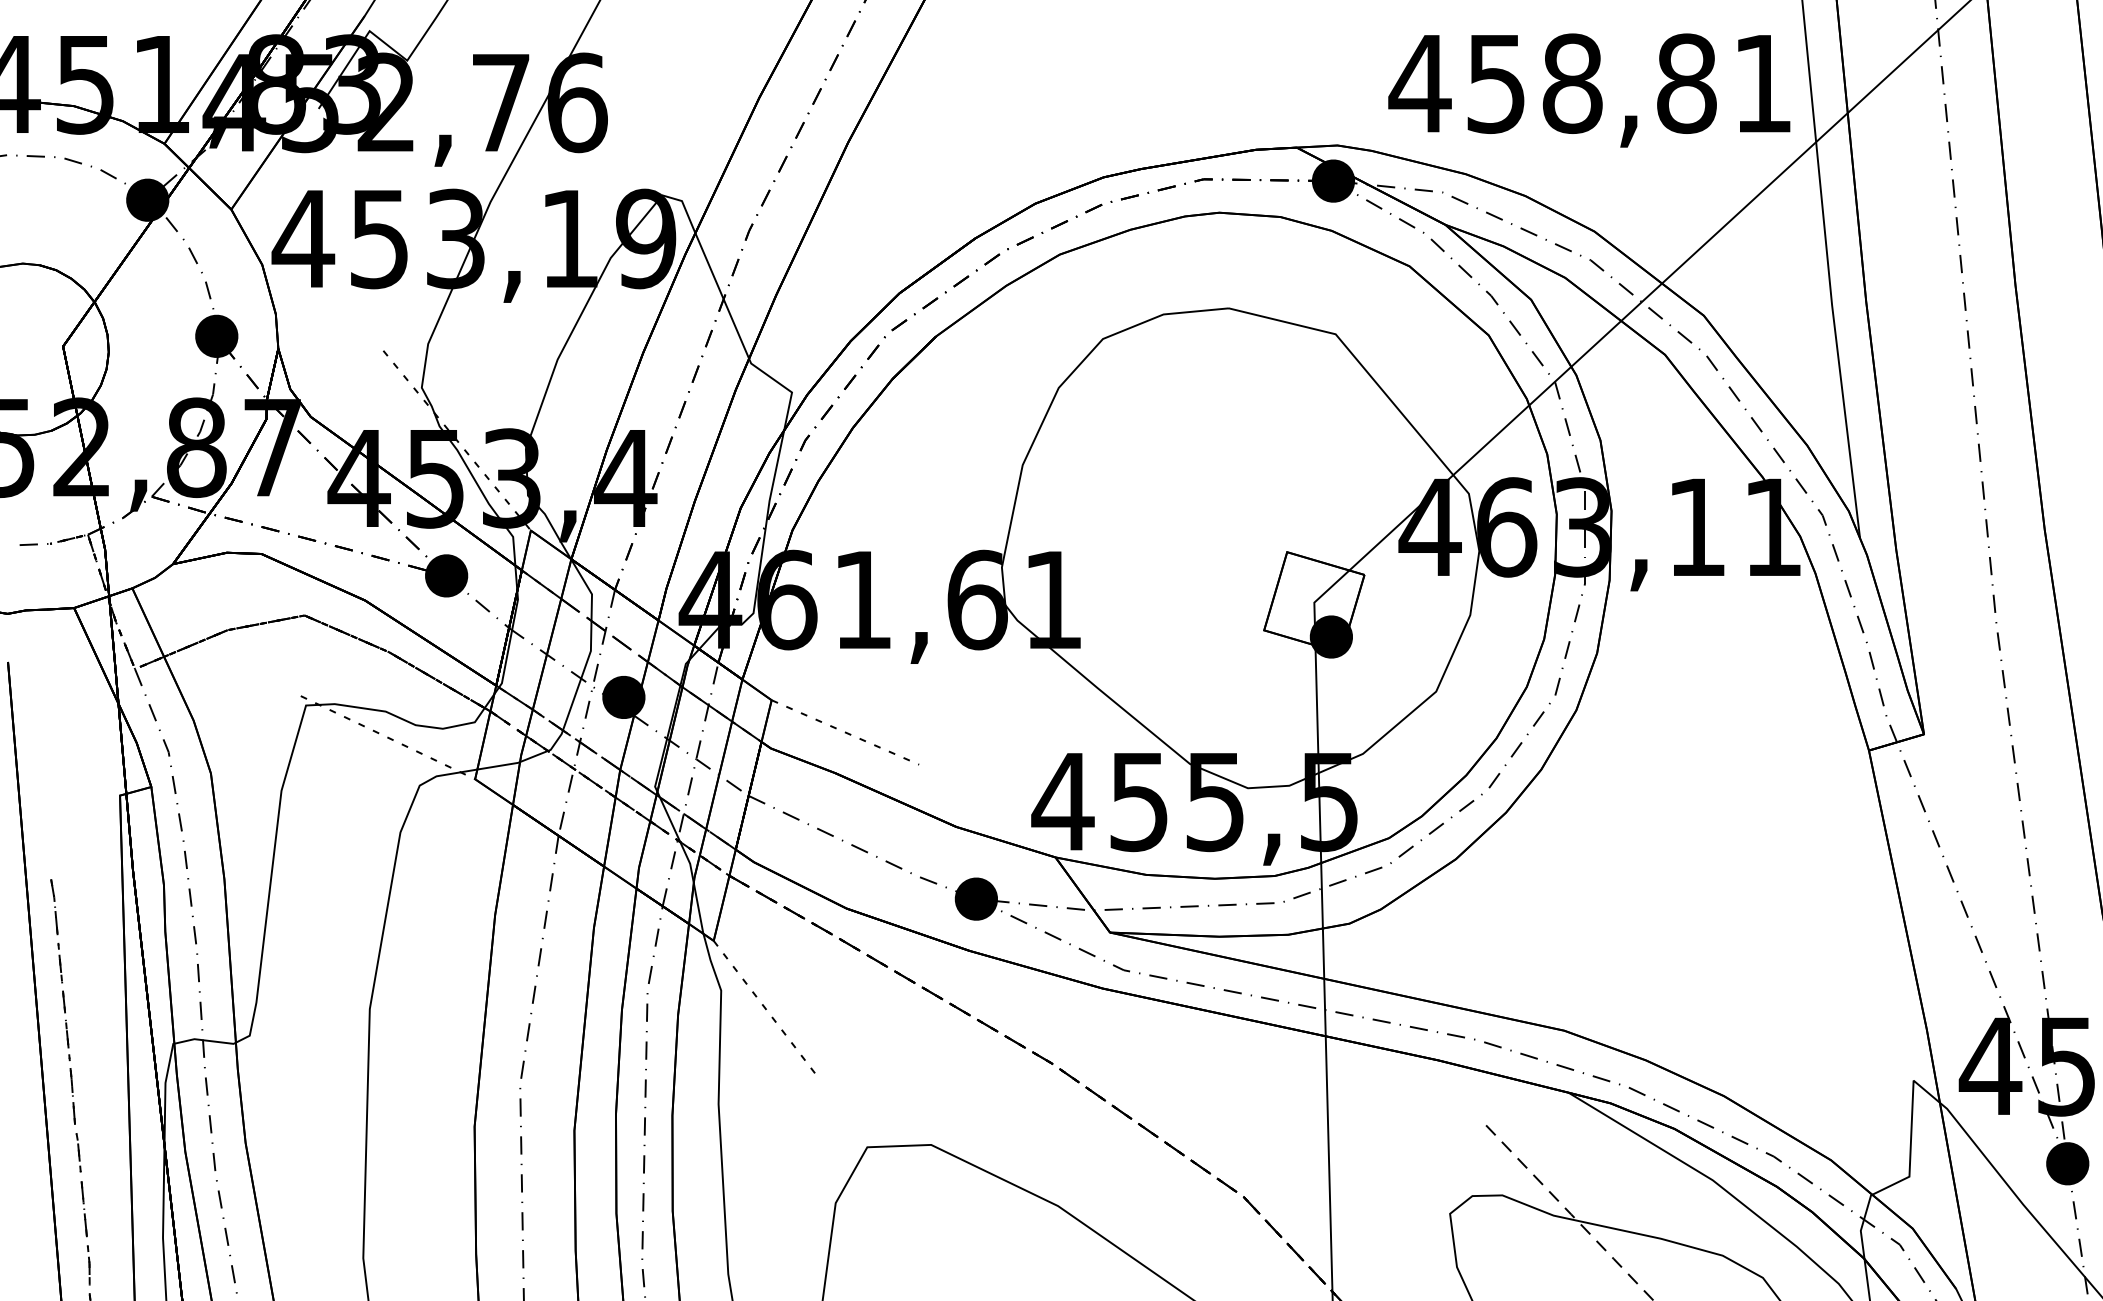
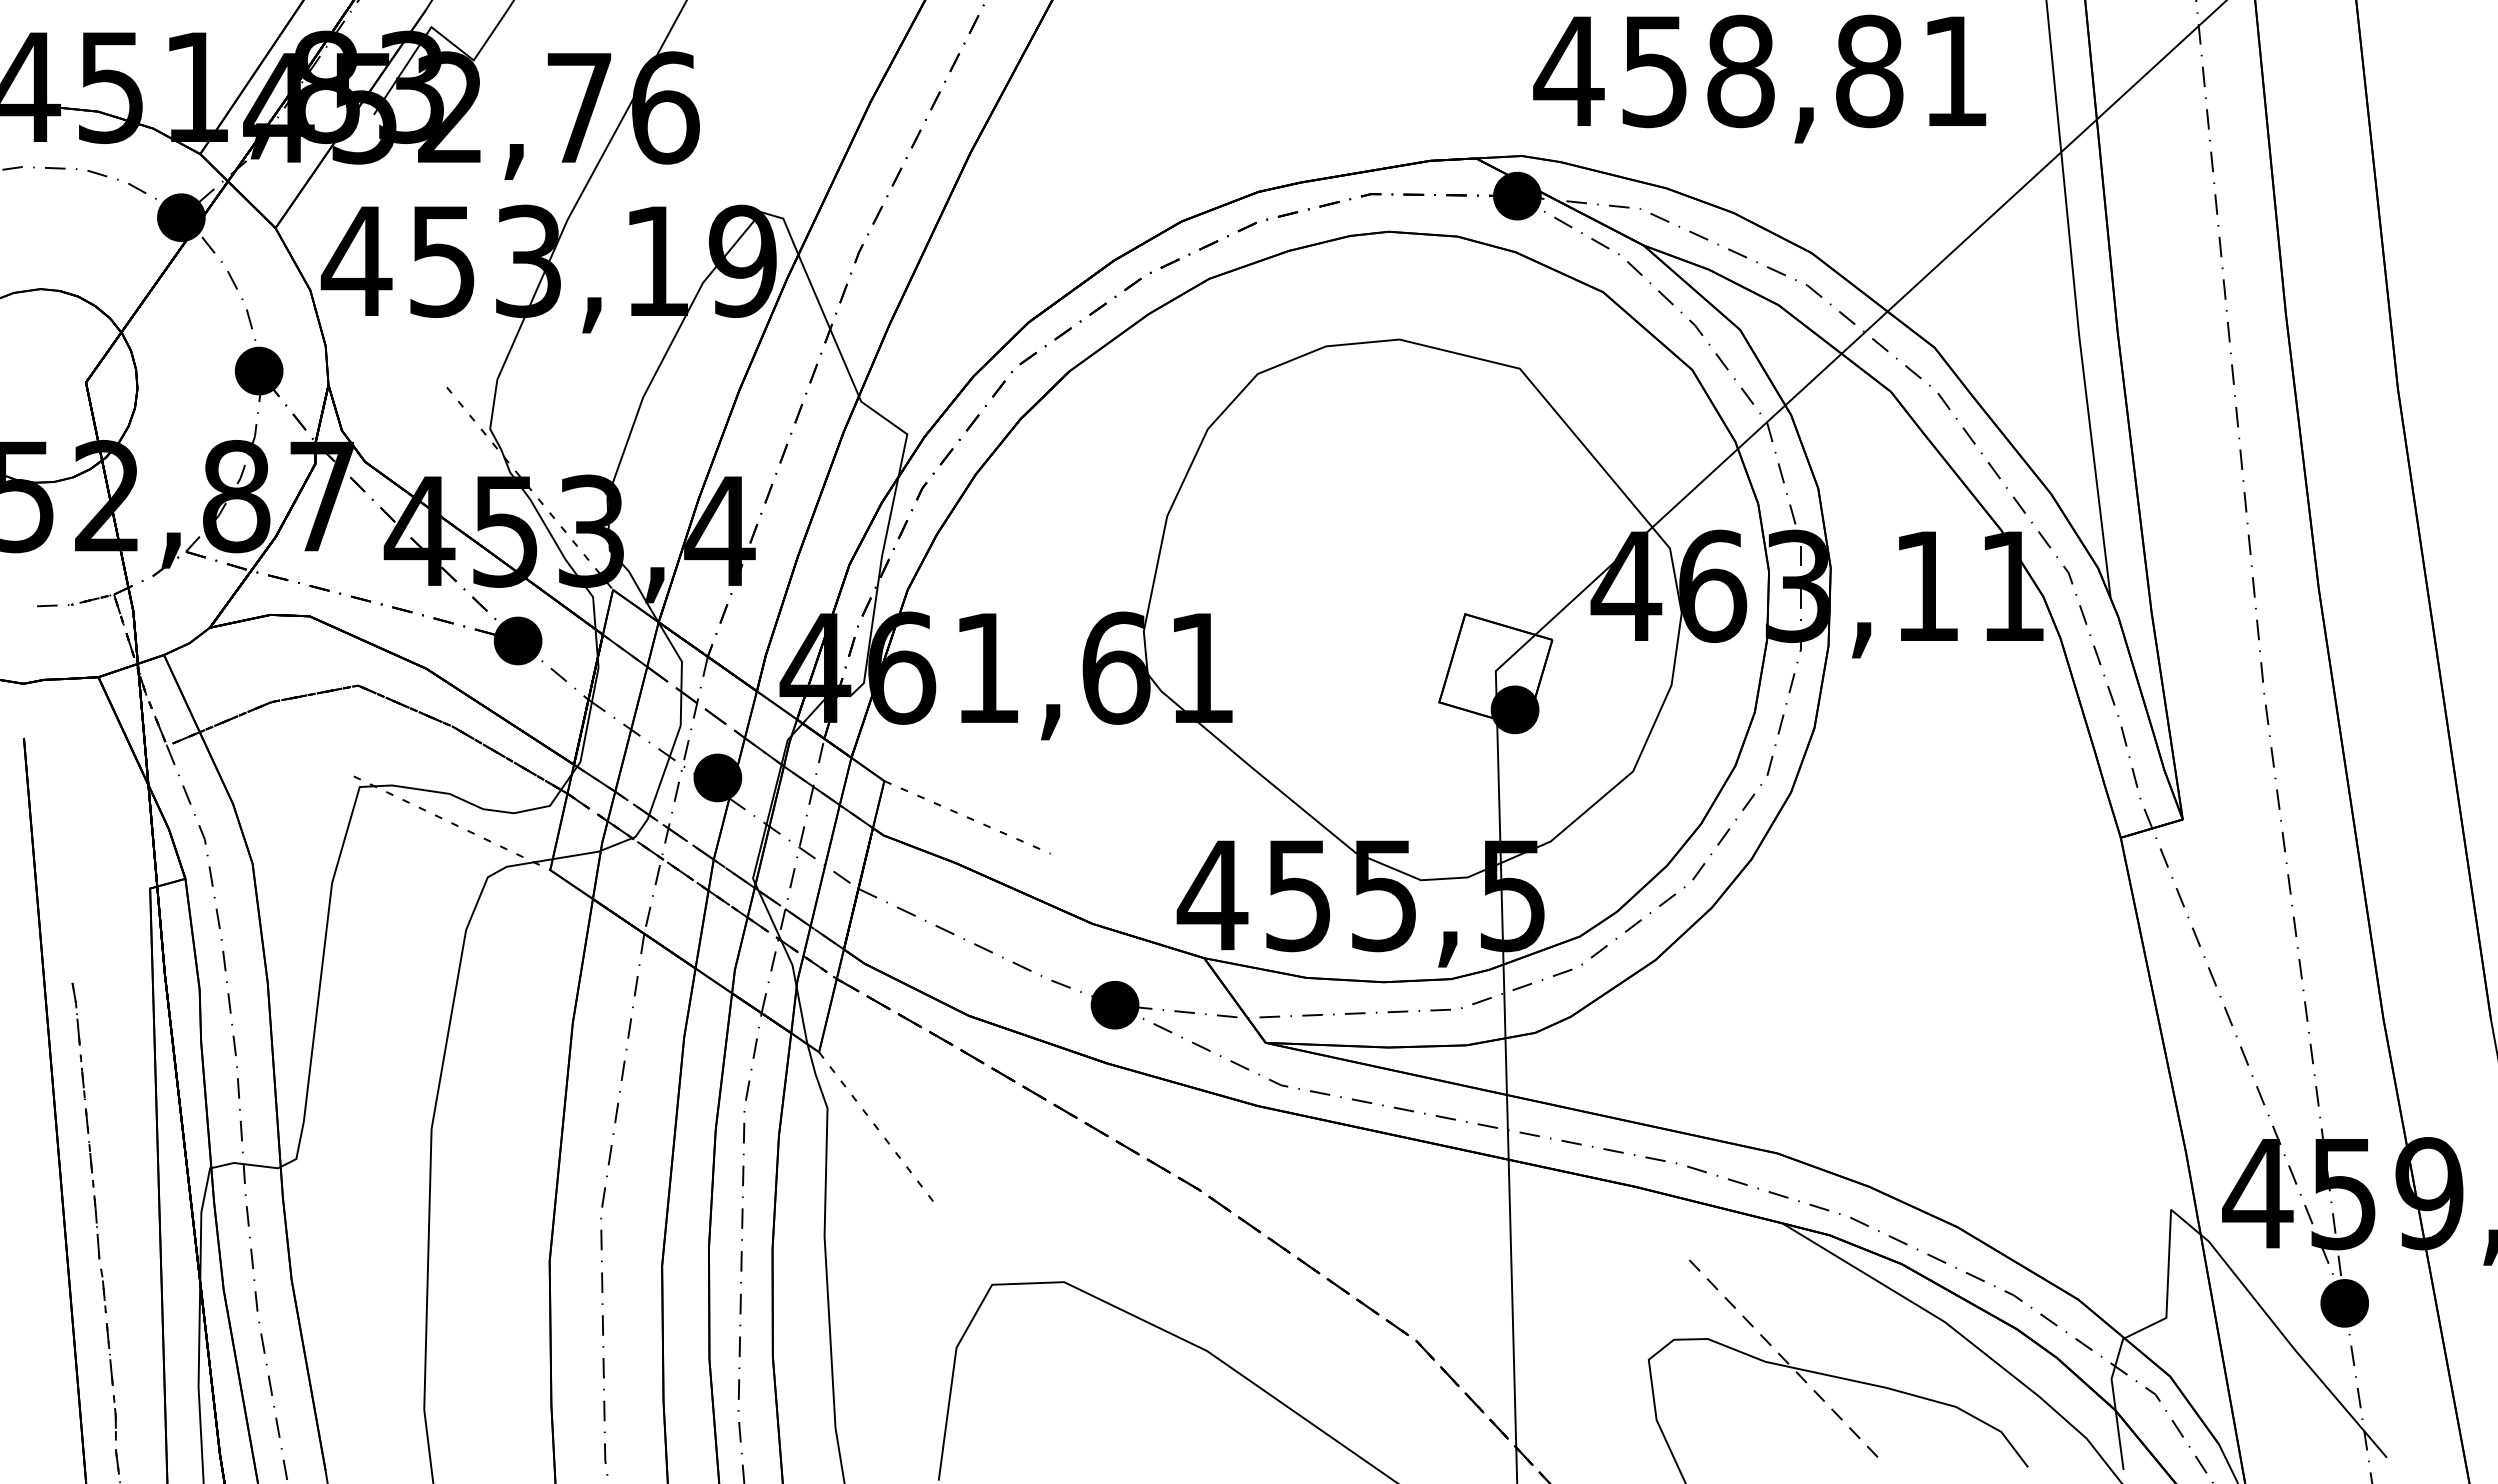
text: (1589, 90) -> (1759, 78), moved

